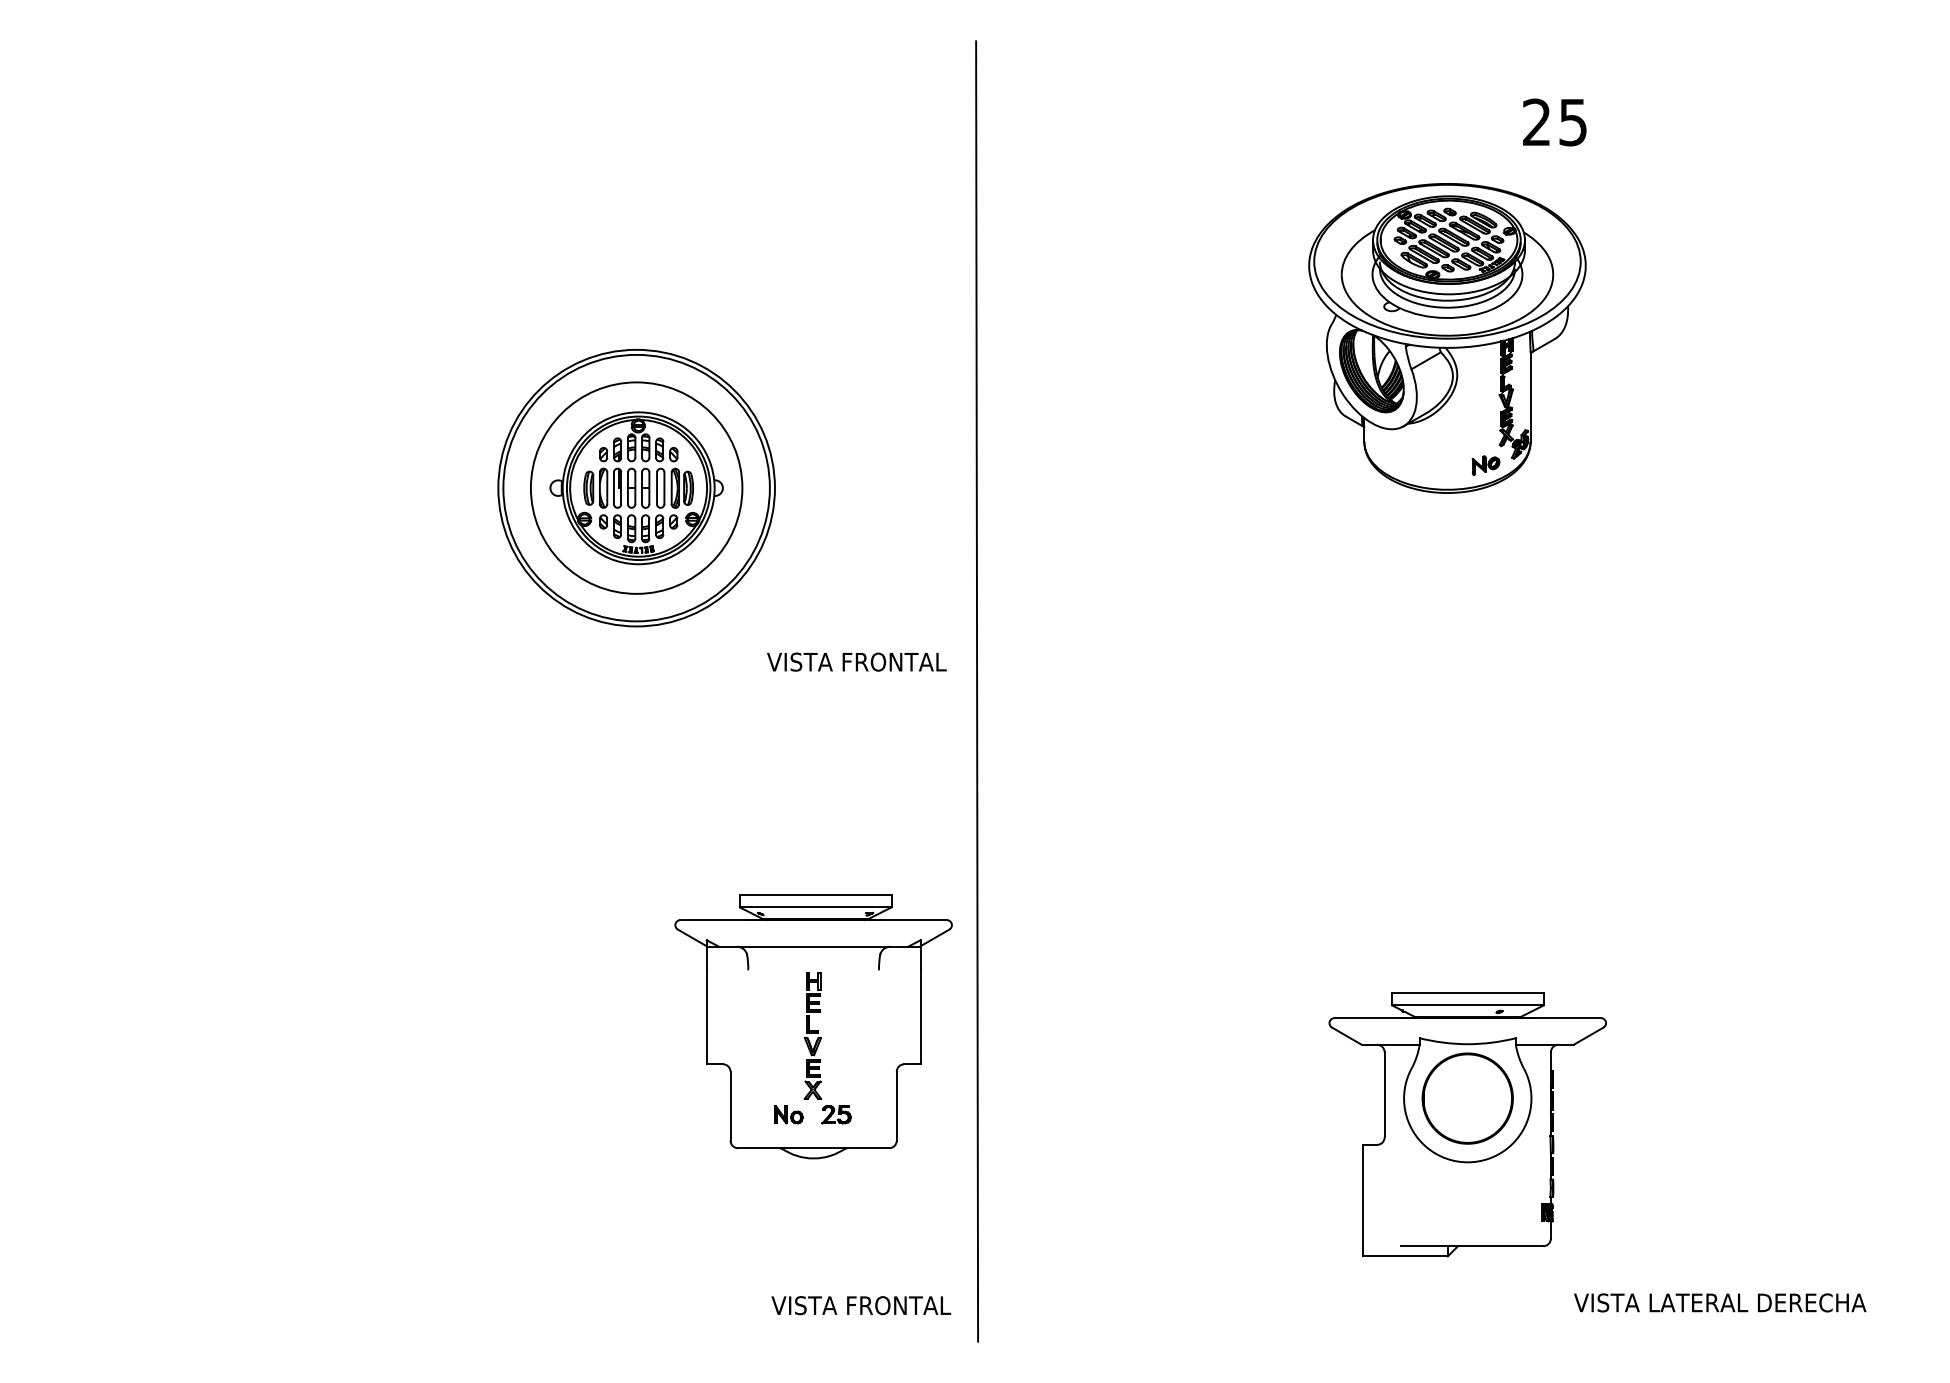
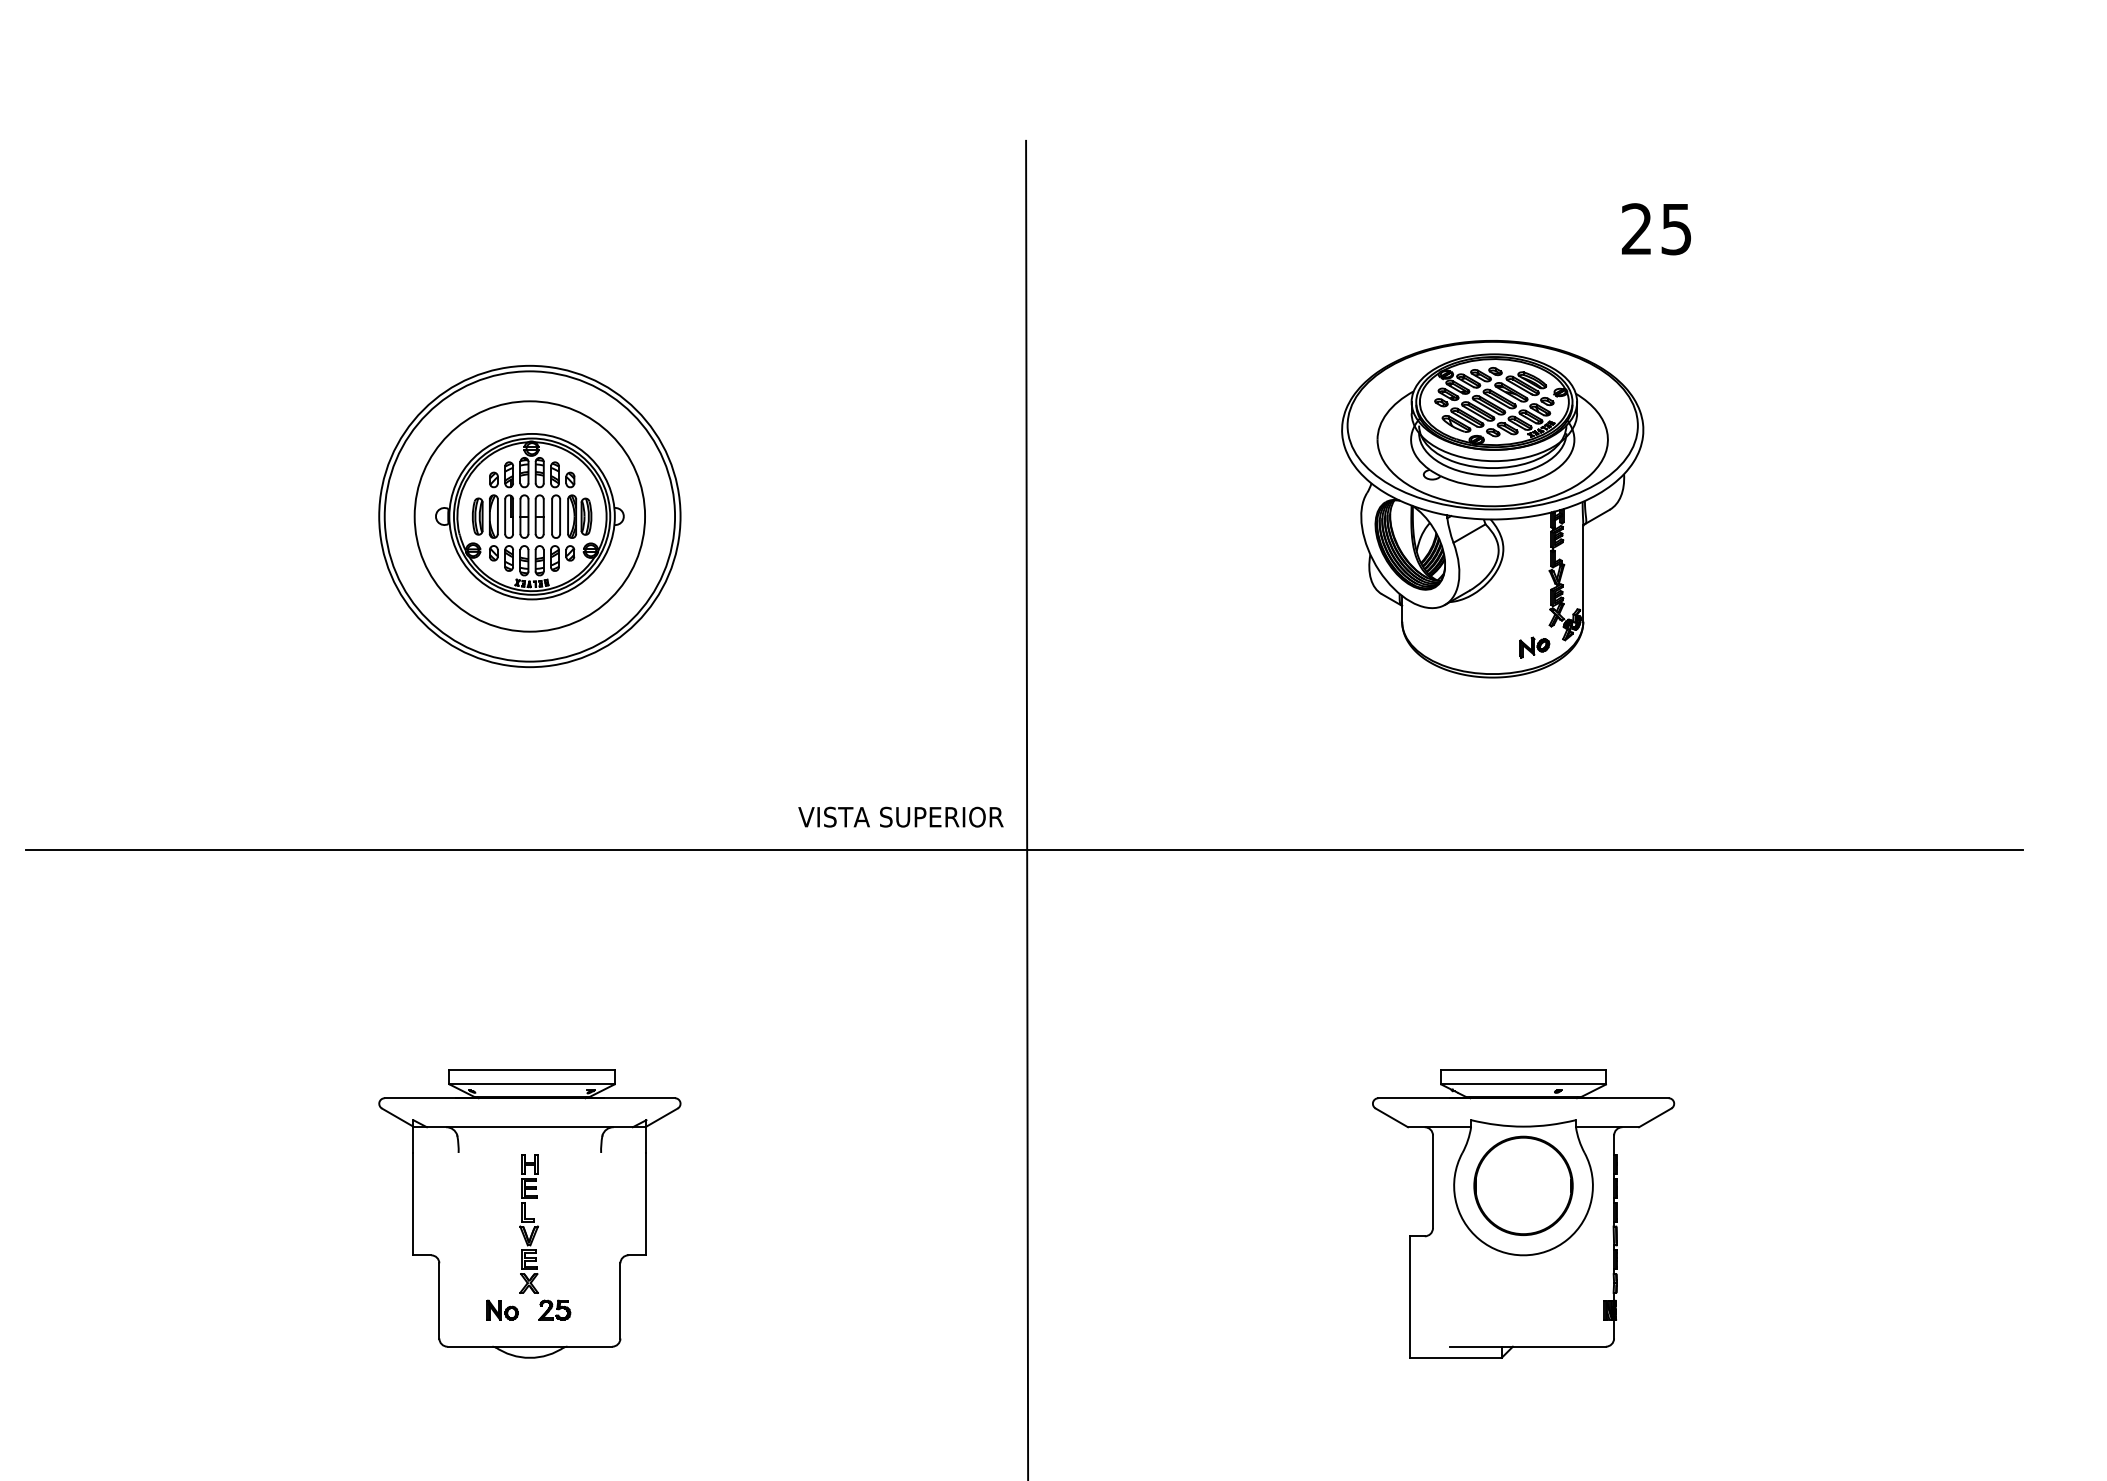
part: (1447, 338) -> (1492, 509), moved
part: (636, 488) -> (529, 516), moved
text: (898, 661) -> (941, 816), VISTA FRONTAL -> VISTA SUPERIOR
line: (974, 692) -> (1024, 850), added
part: (813, 1026) -> (529, 1214), moved
part: (1467, 1124) -> (1523, 1214), moved

